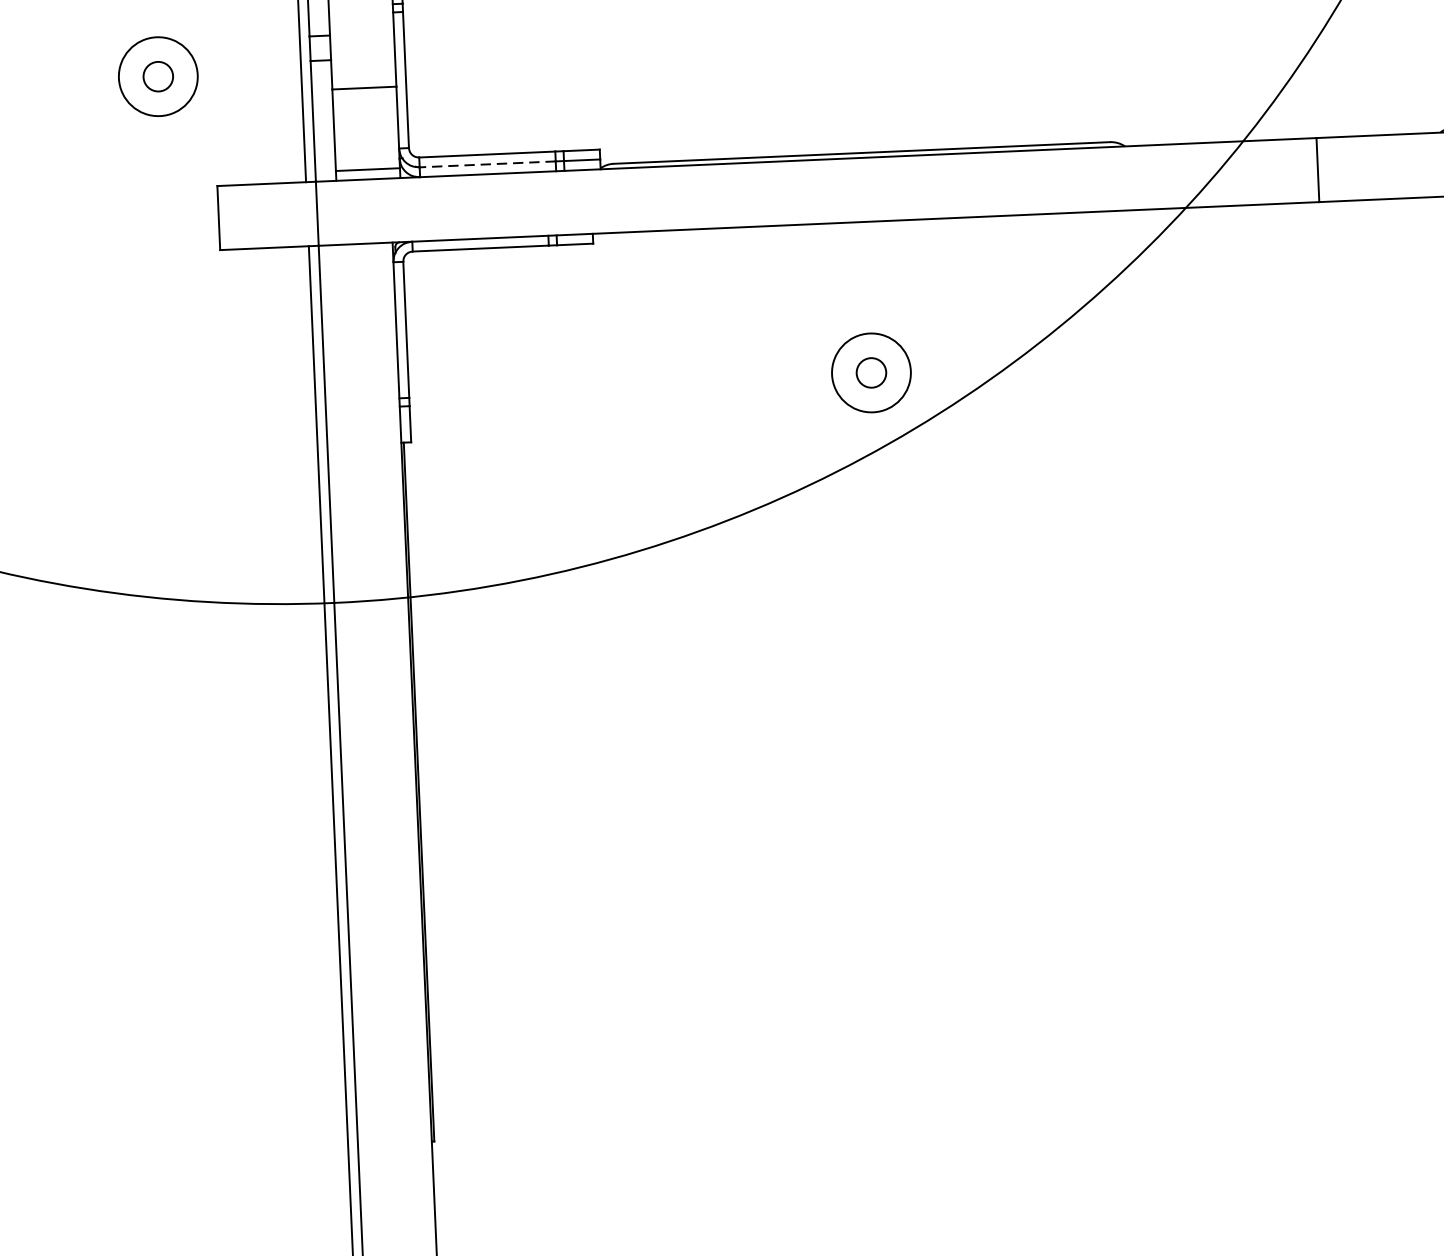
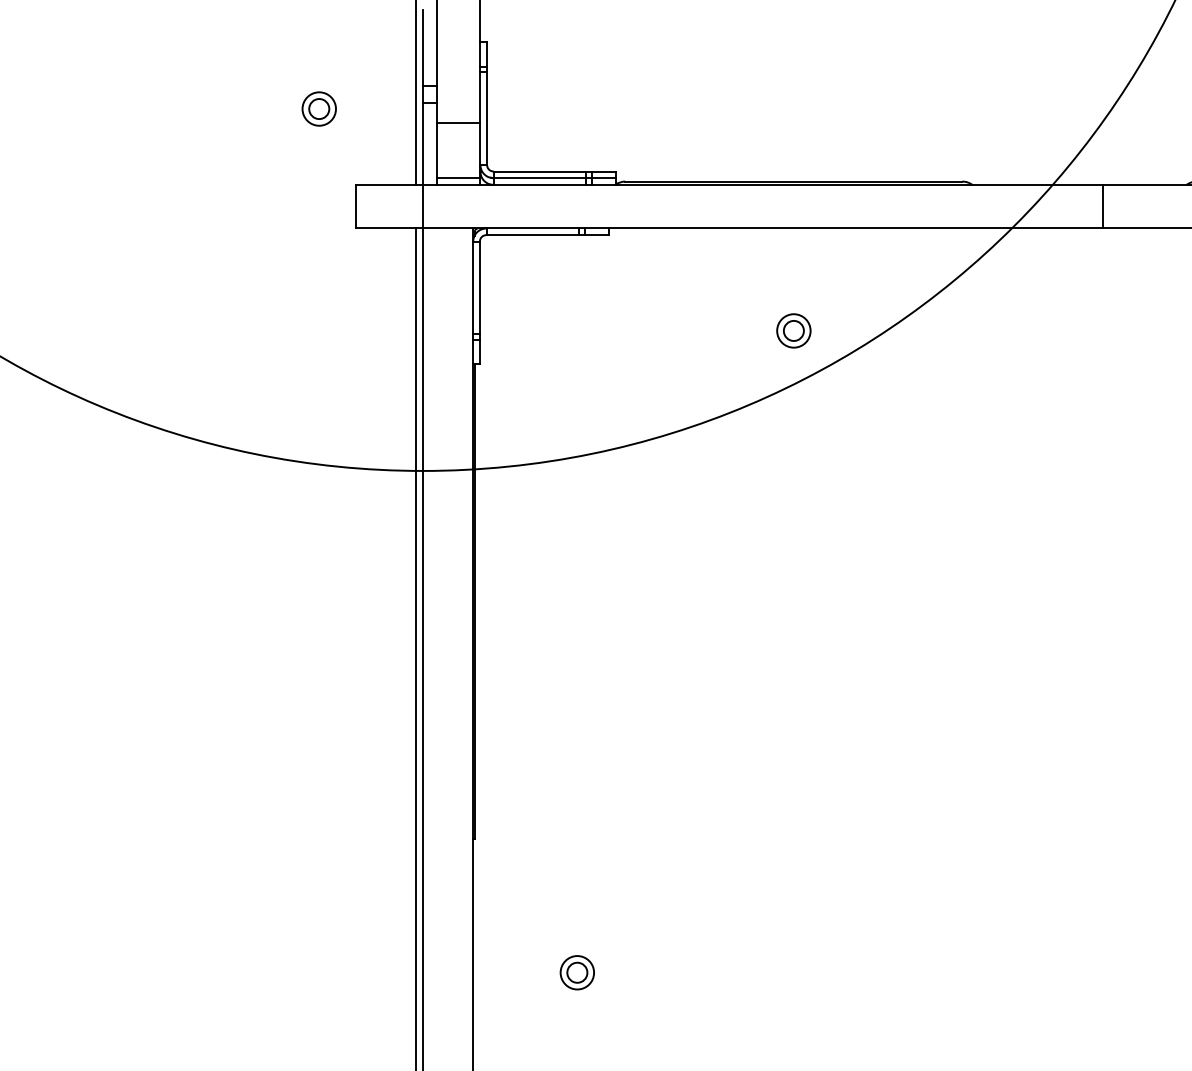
circle: (158, 75) -> (319, 108), size x0.62
line: (487, 164) -> (539, 178), dashed -> solid
circle: (870, 372) -> (793, 330), size x0.62

